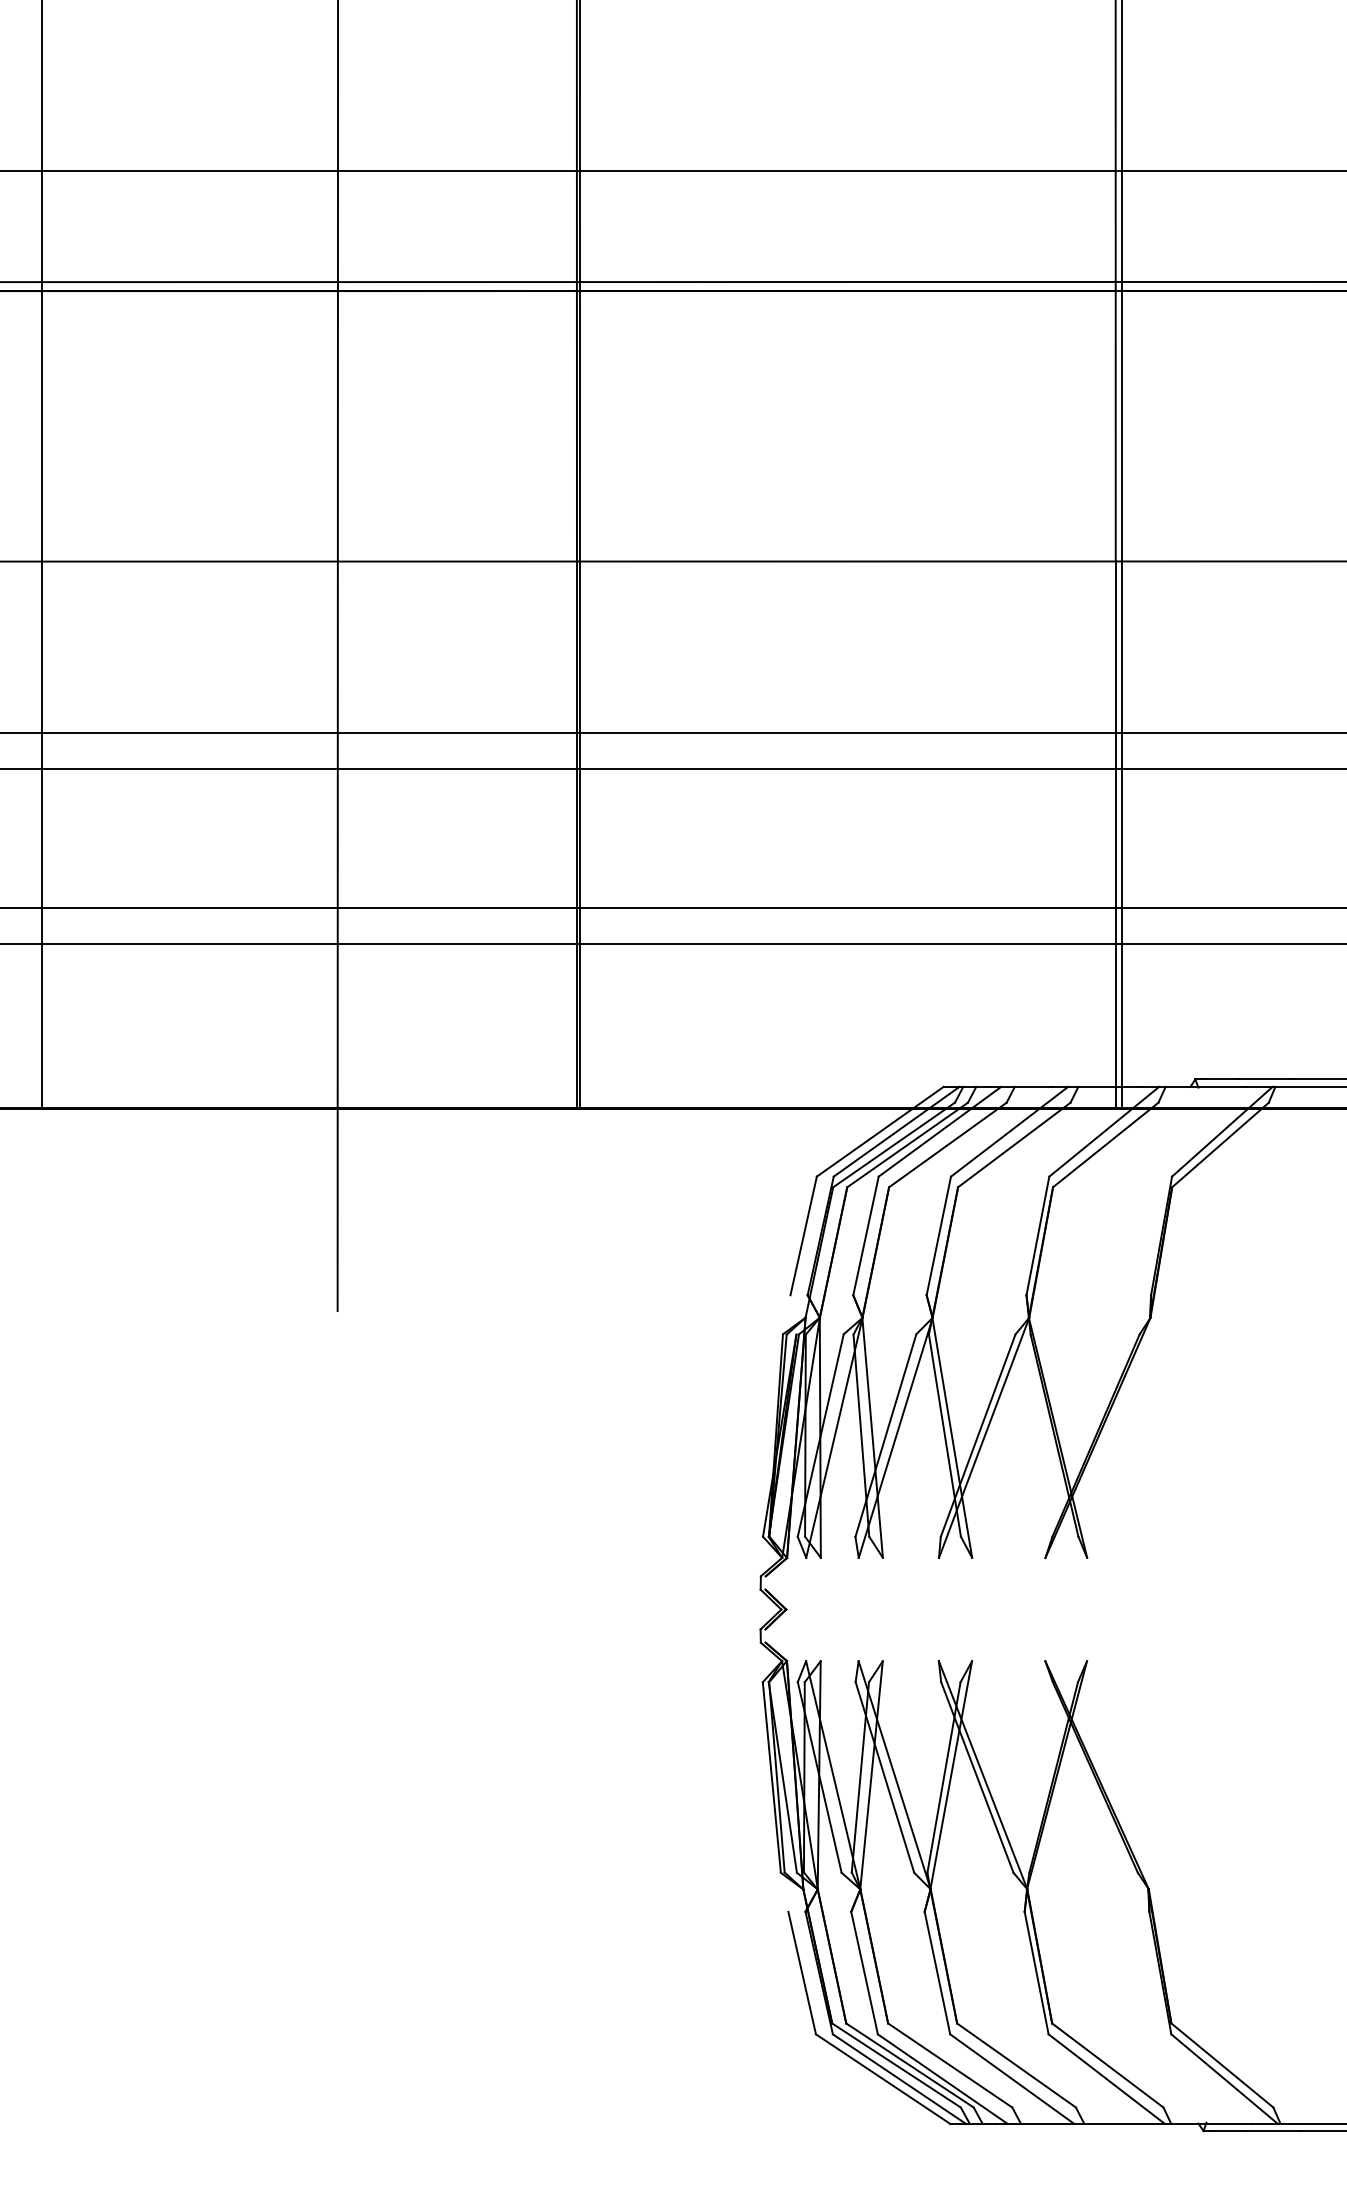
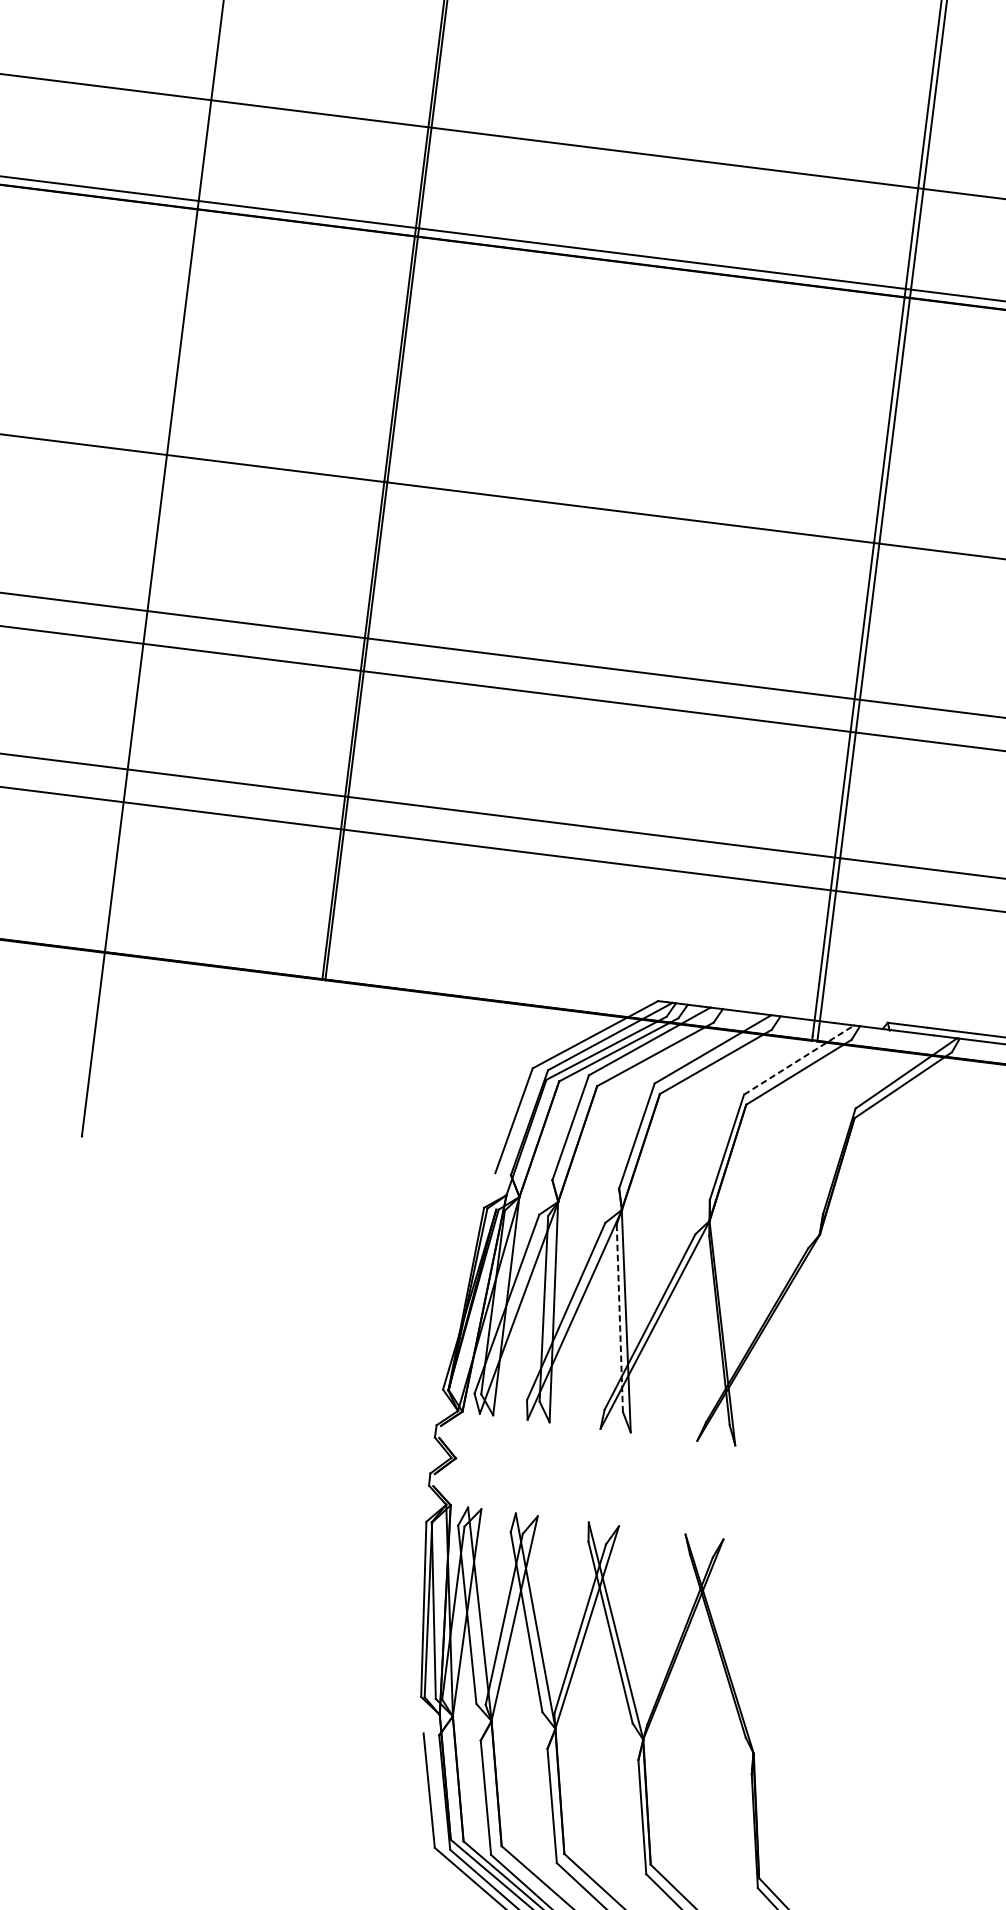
line: (1104, 1131) -> (799, 1059), solid -> dashed
line: (945, 1436) -> (620, 1319), solid -> dashed

